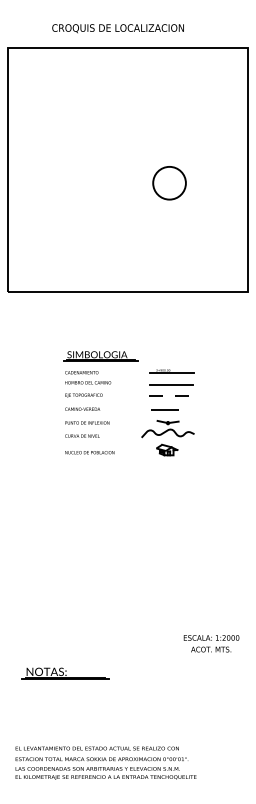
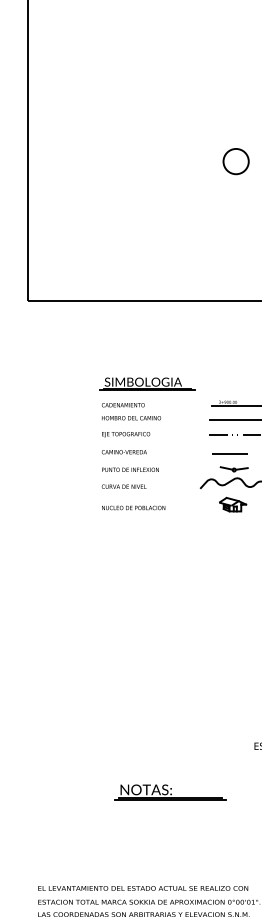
circle: (169, 182) -> (236, 160), size x0.6
part: (65, 673) -> (170, 791), moved

